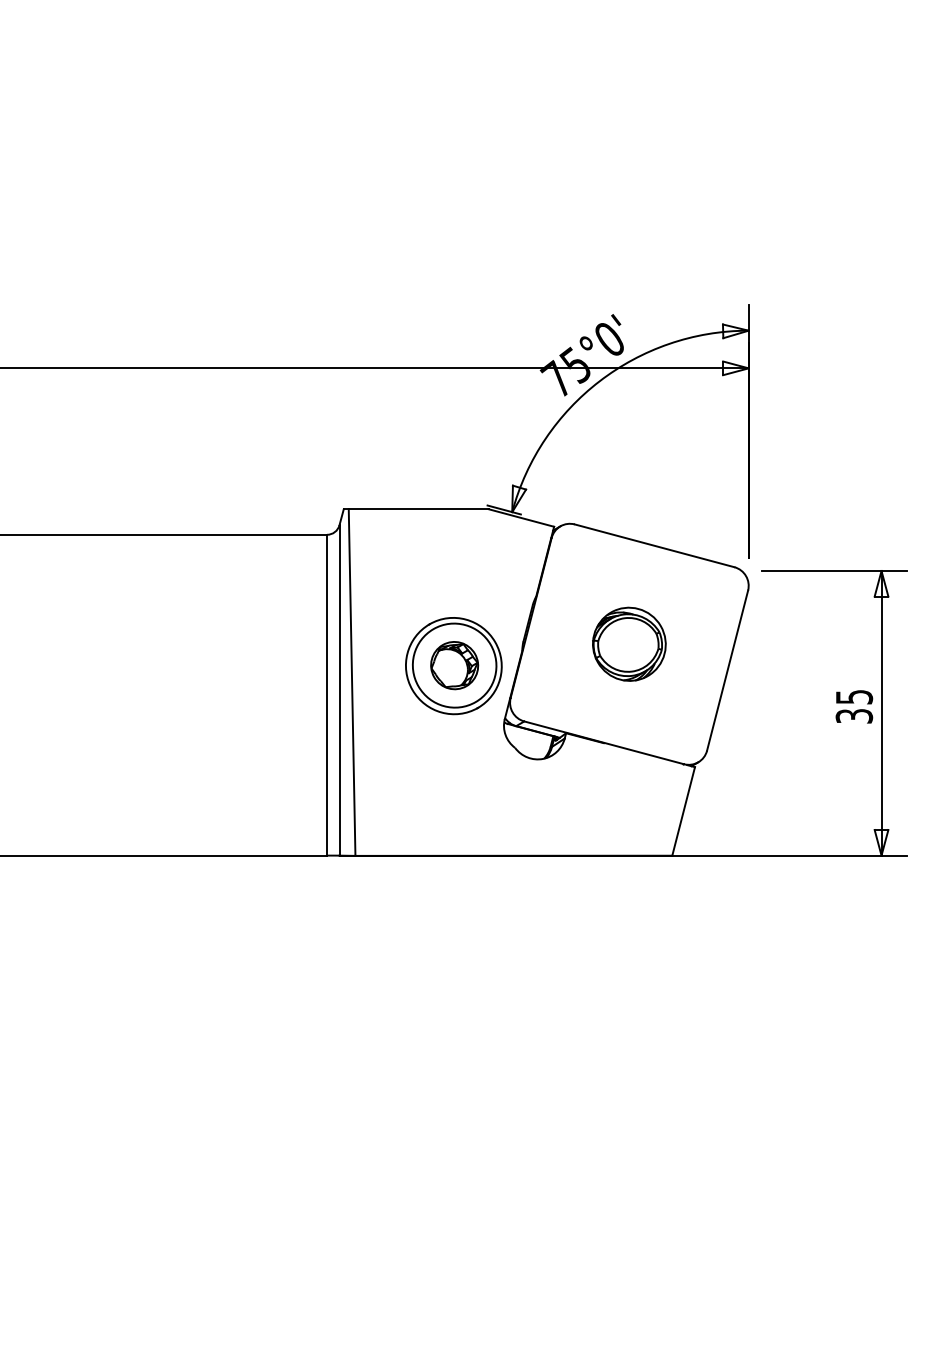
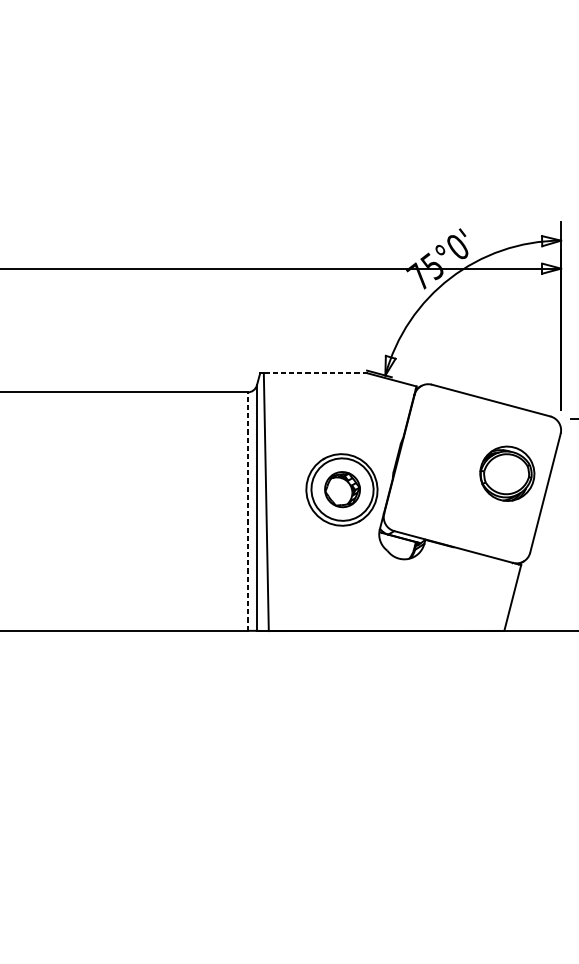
line: (418, 509) -> (315, 373), solid -> dashed
part: (629, 643) -> (507, 473), moved
line: (327, 694) -> (248, 511), solid -> dashed

